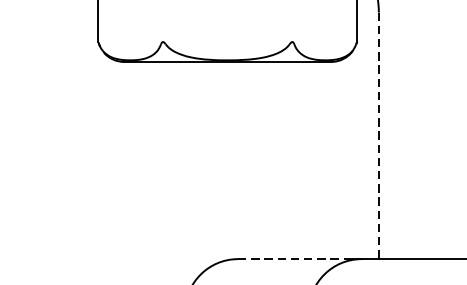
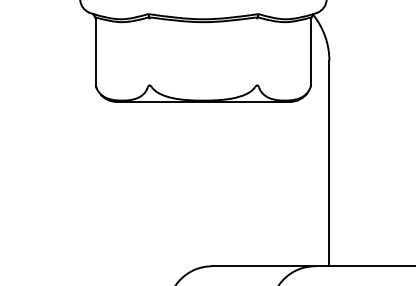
line: (378, 135) -> (329, 163), dashed -> solid
line: (294, 259) -> (259, 266), dashed -> solid

